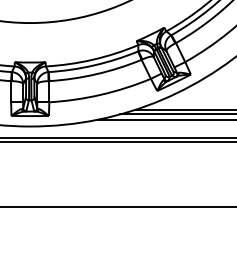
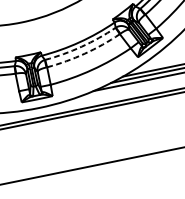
arc: (94, 65) -> (81, 46), solid -> dashed
arc: (96, 74) -> (85, 53), solid -> dashed

